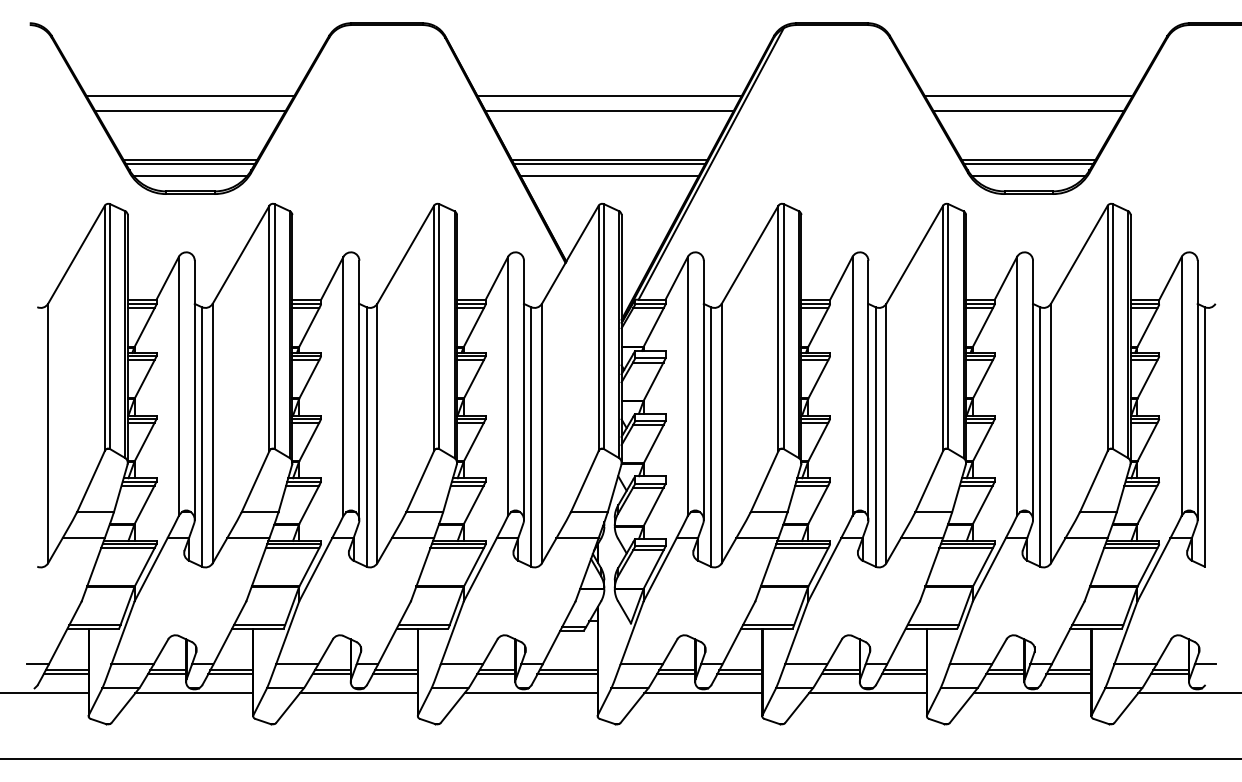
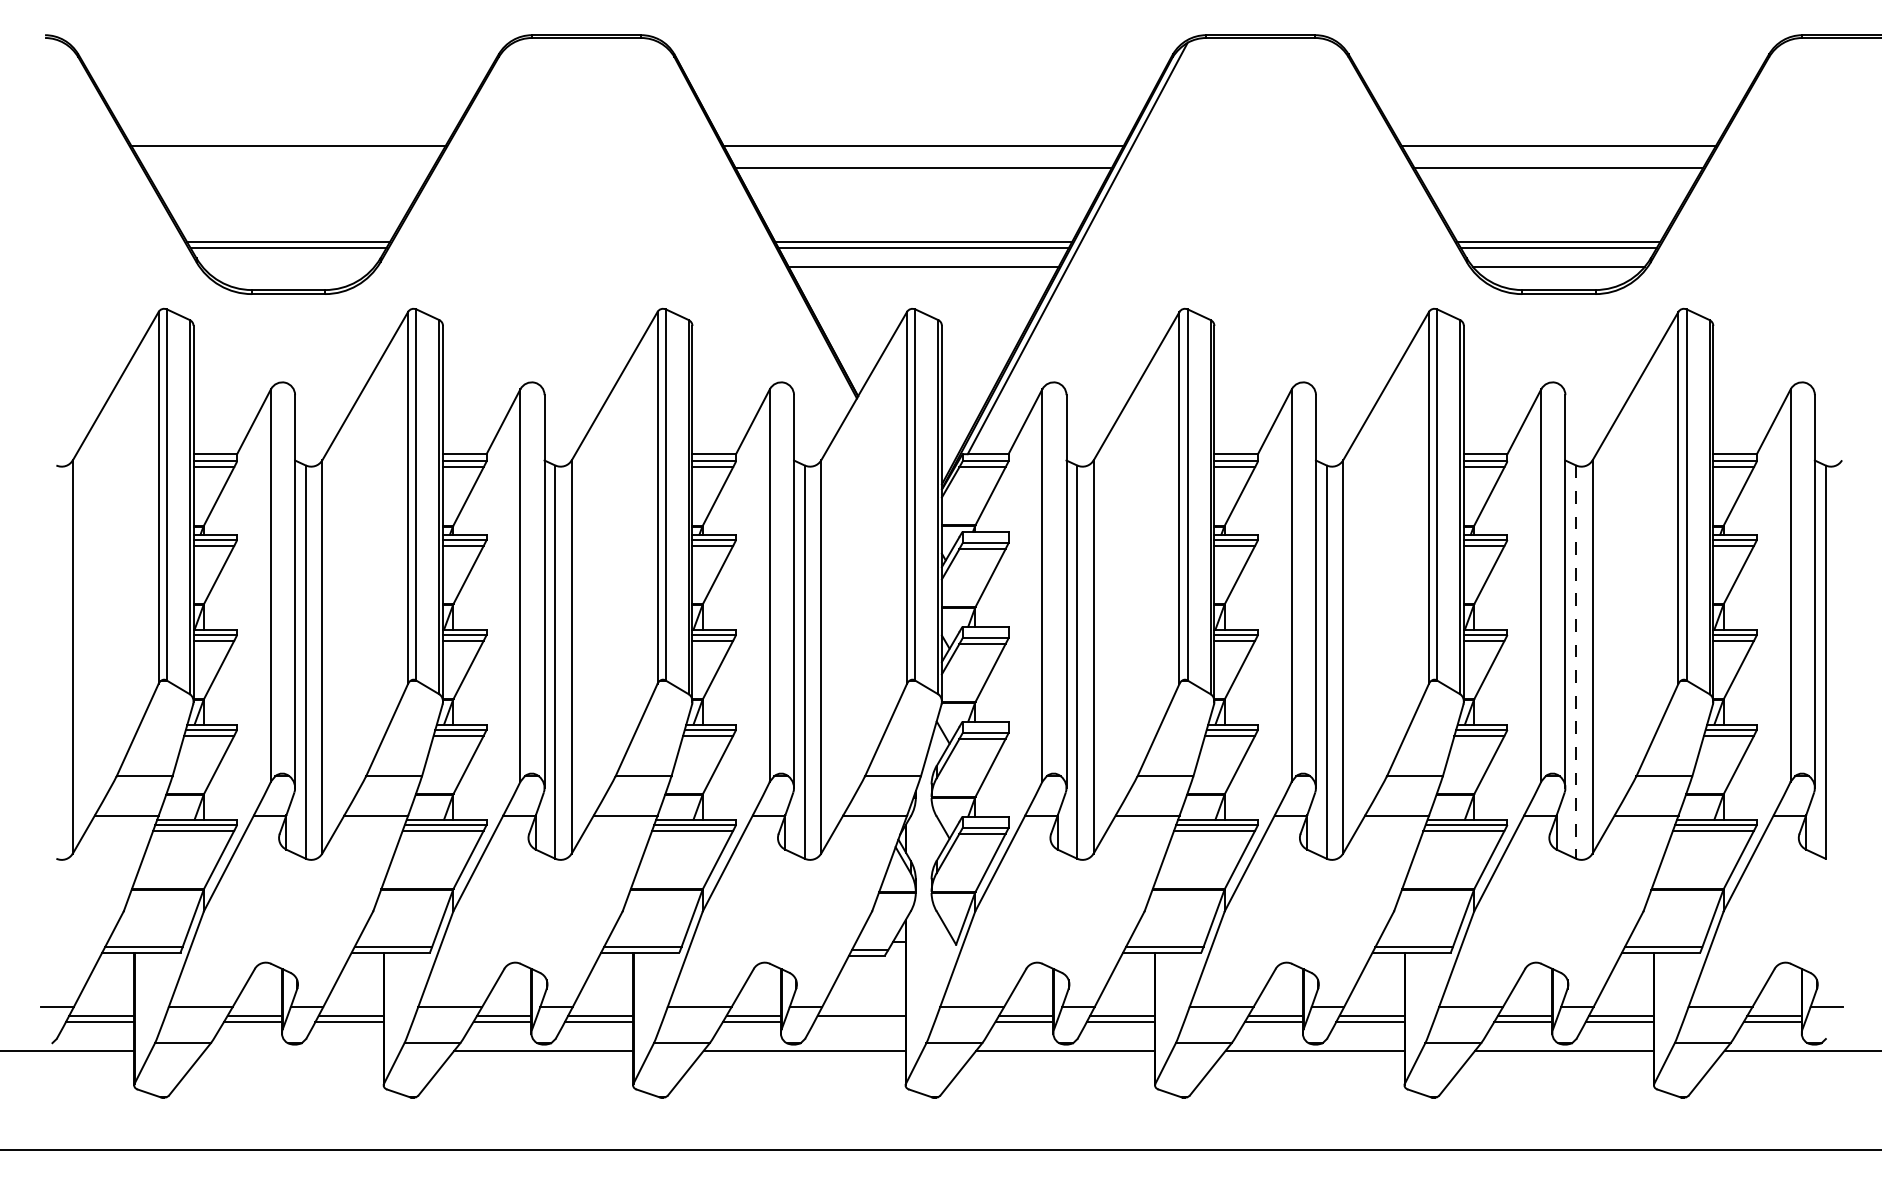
line: (190, 110) -> (288, 167), removed
line: (190, 176) -> (288, 267), removed
line: (1040, 436) -> (1576, 661), solid -> dashed
line: (567, 674) -> (859, 1022), removed
line: (194, 693) -> (294, 1050), removed

